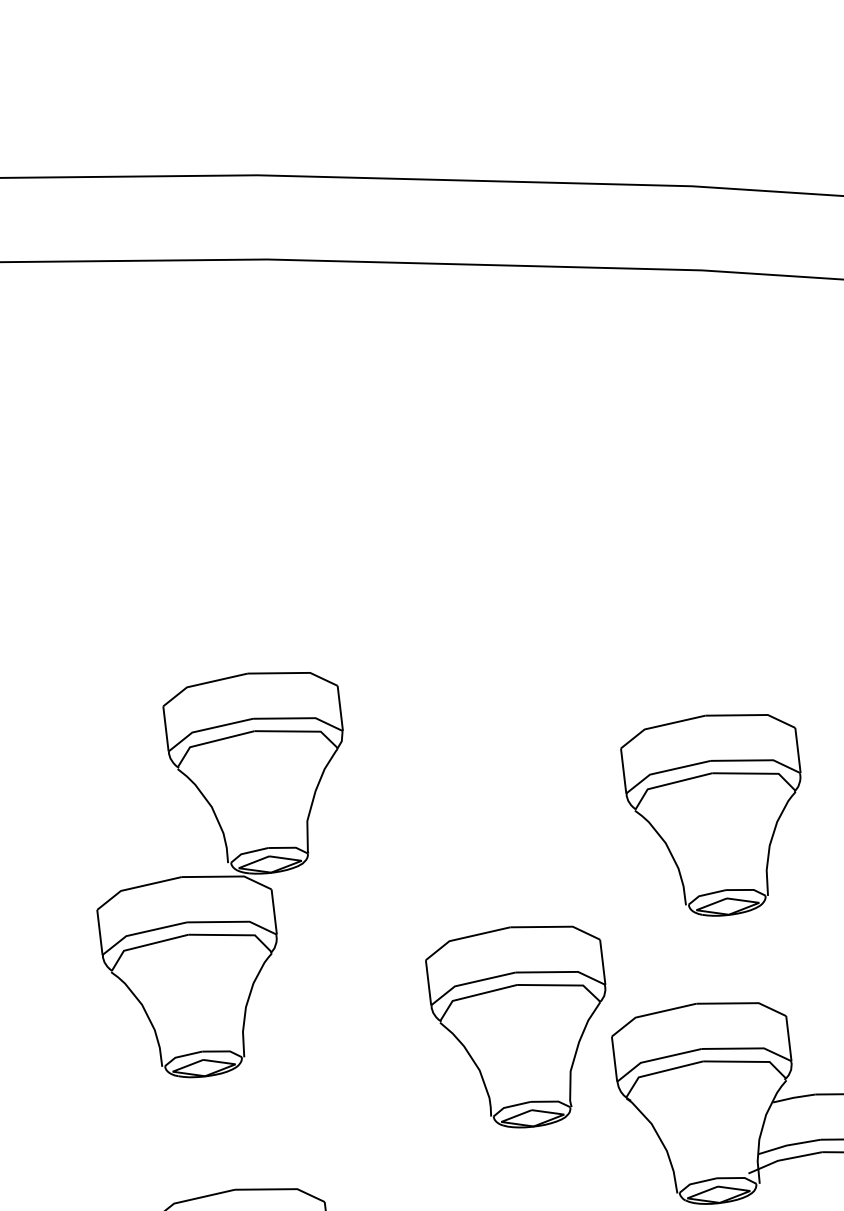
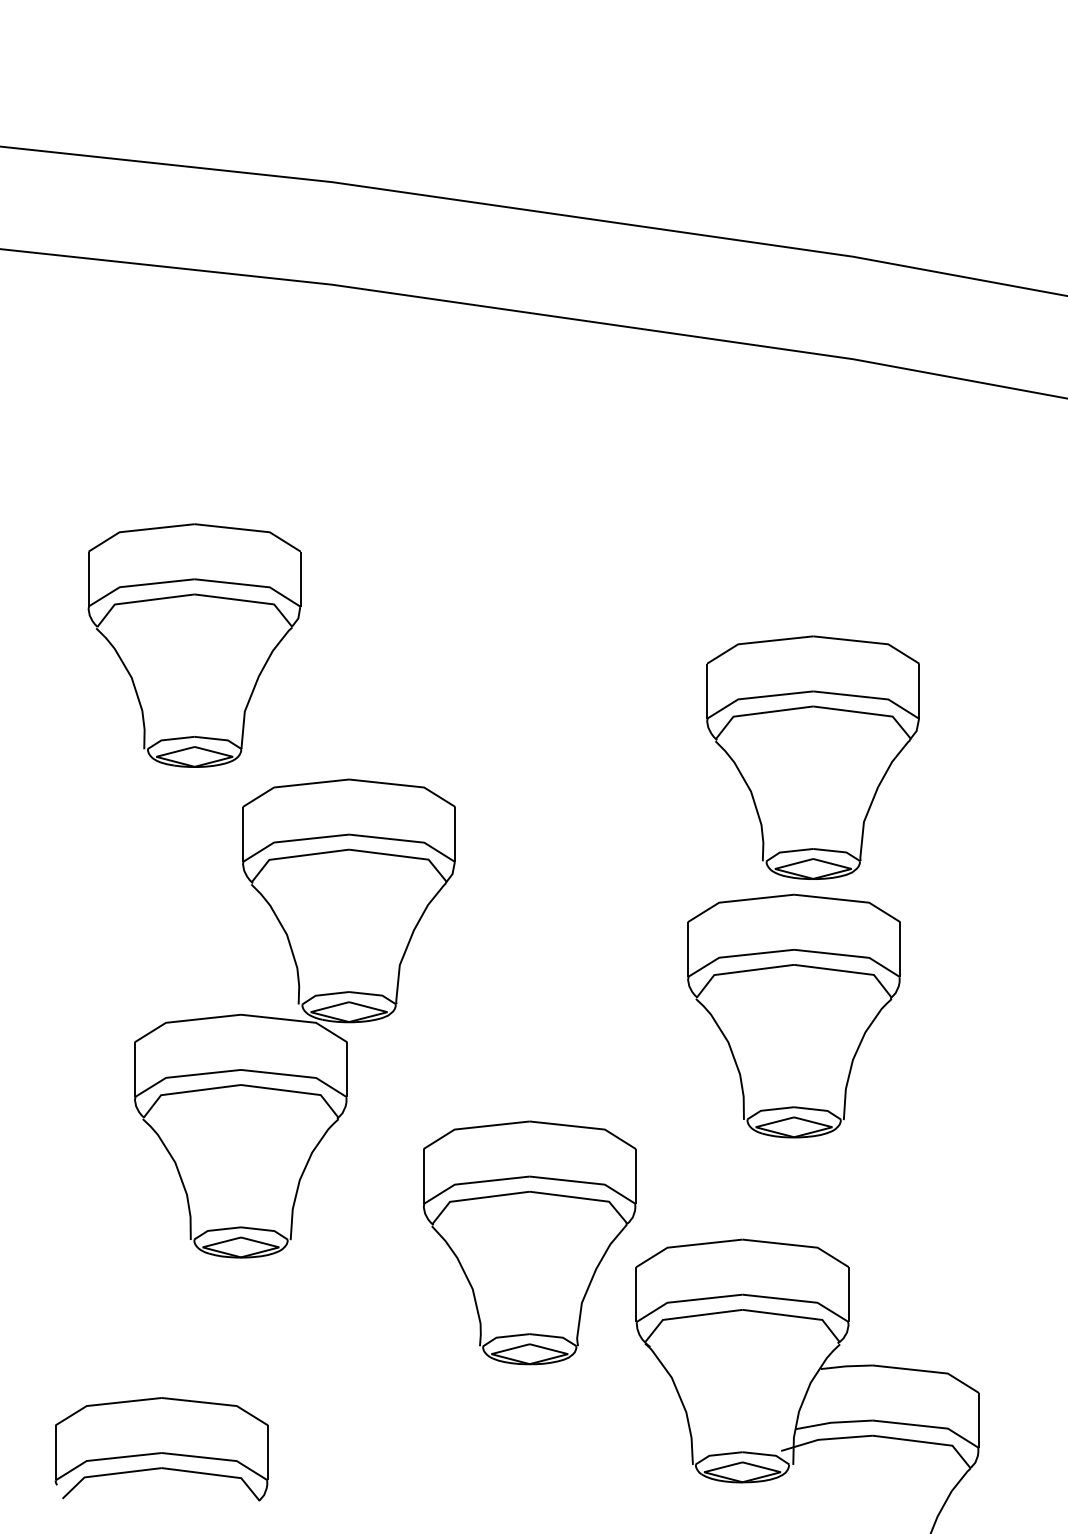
part: (179, 529) -> (188, 596), added
part: (698, 561) -> (807, 708), added
part: (226, 875) -> (294, 1018), moved

